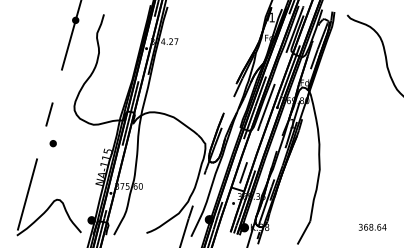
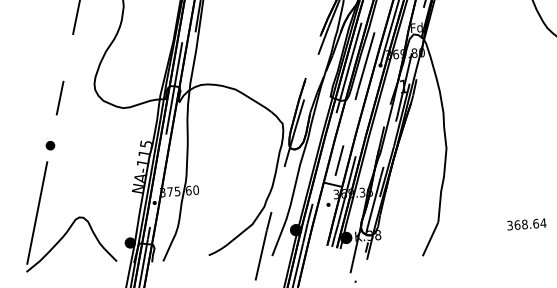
part: (52, 143) -> (49, 145), moved

